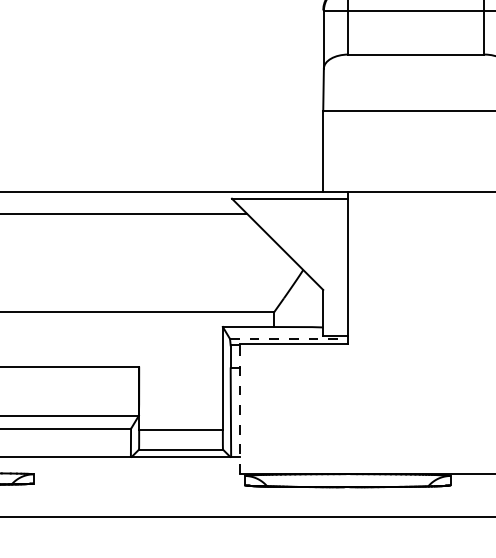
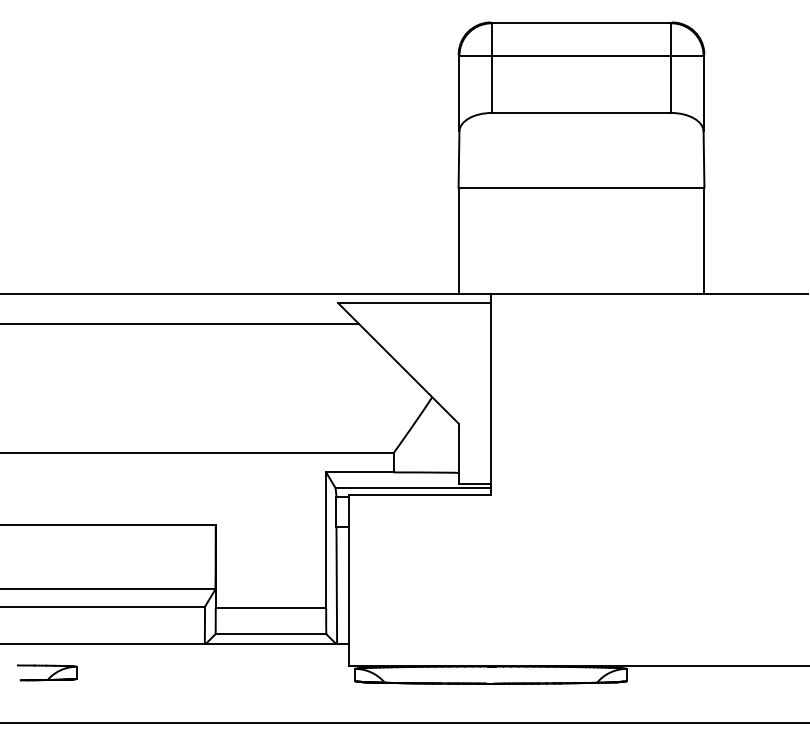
line: (289, 339) -> (413, 488), dashed -> solid
line: (239, 408) -> (348, 580), dashed -> solid

